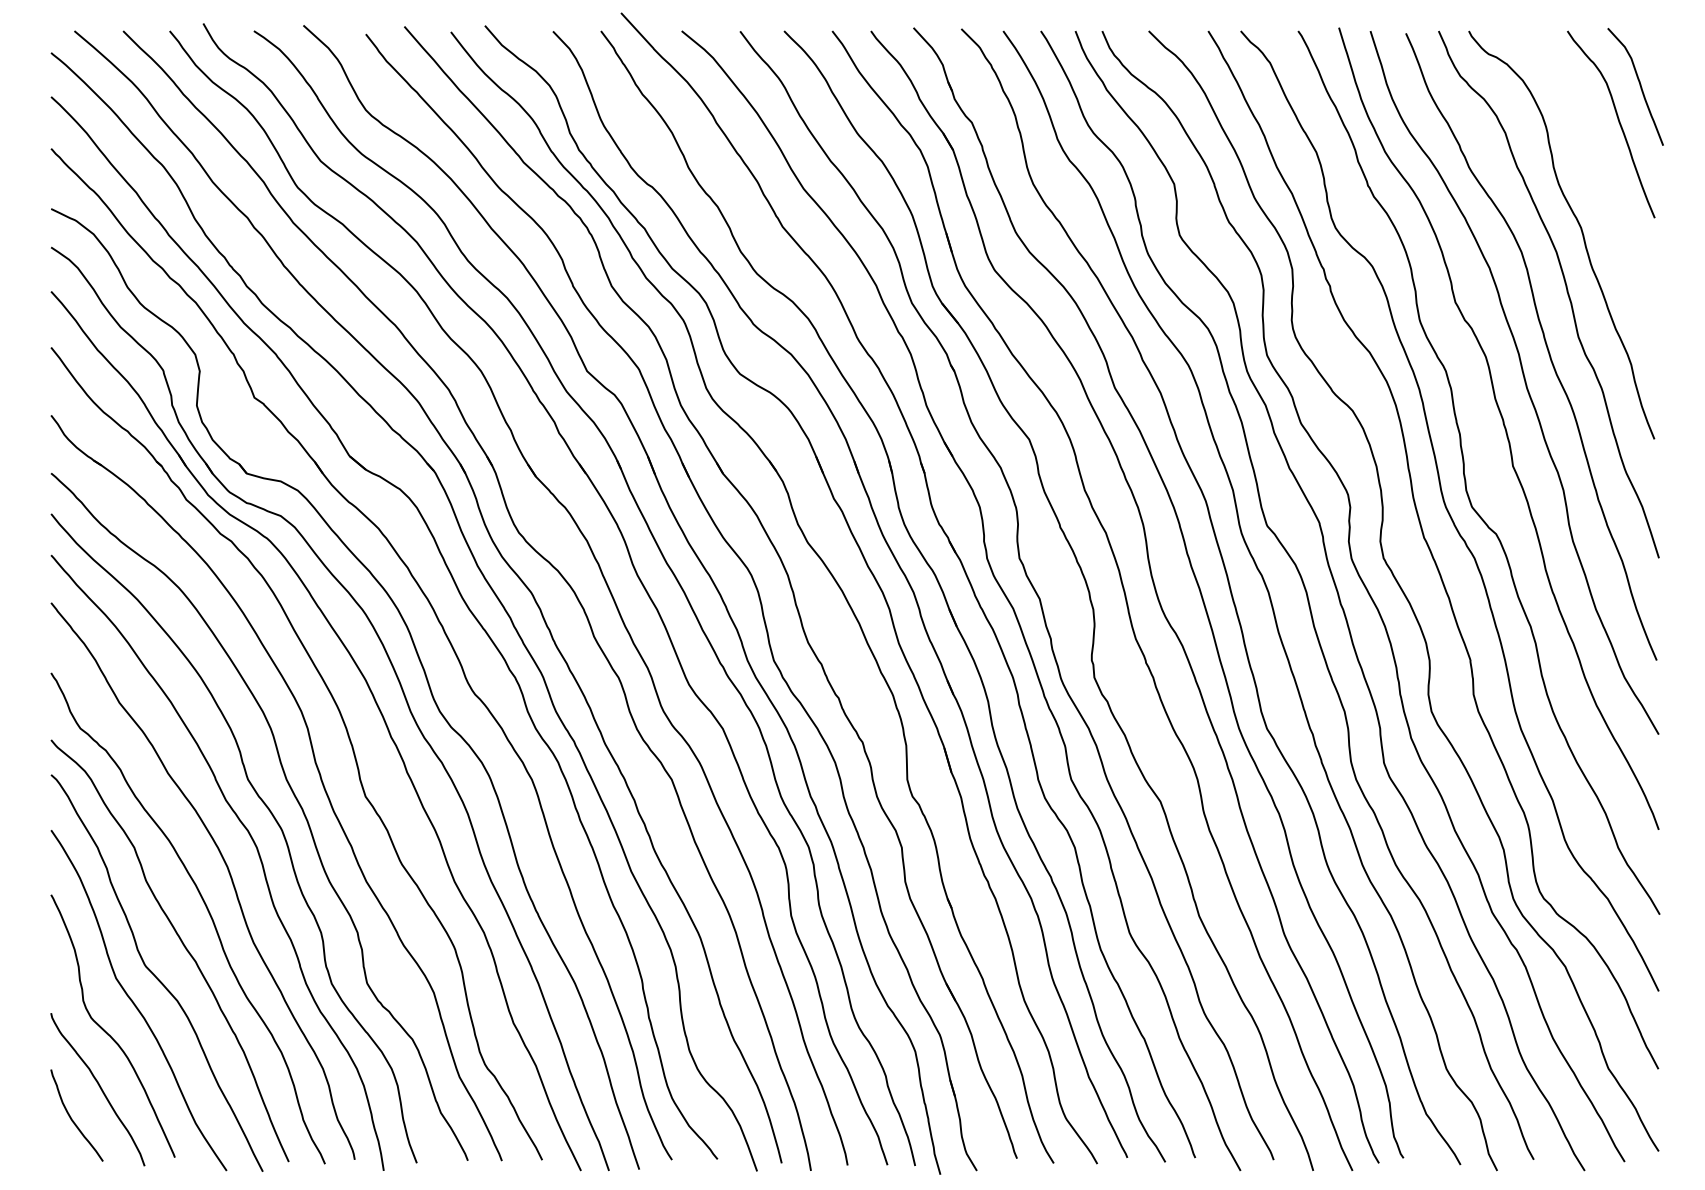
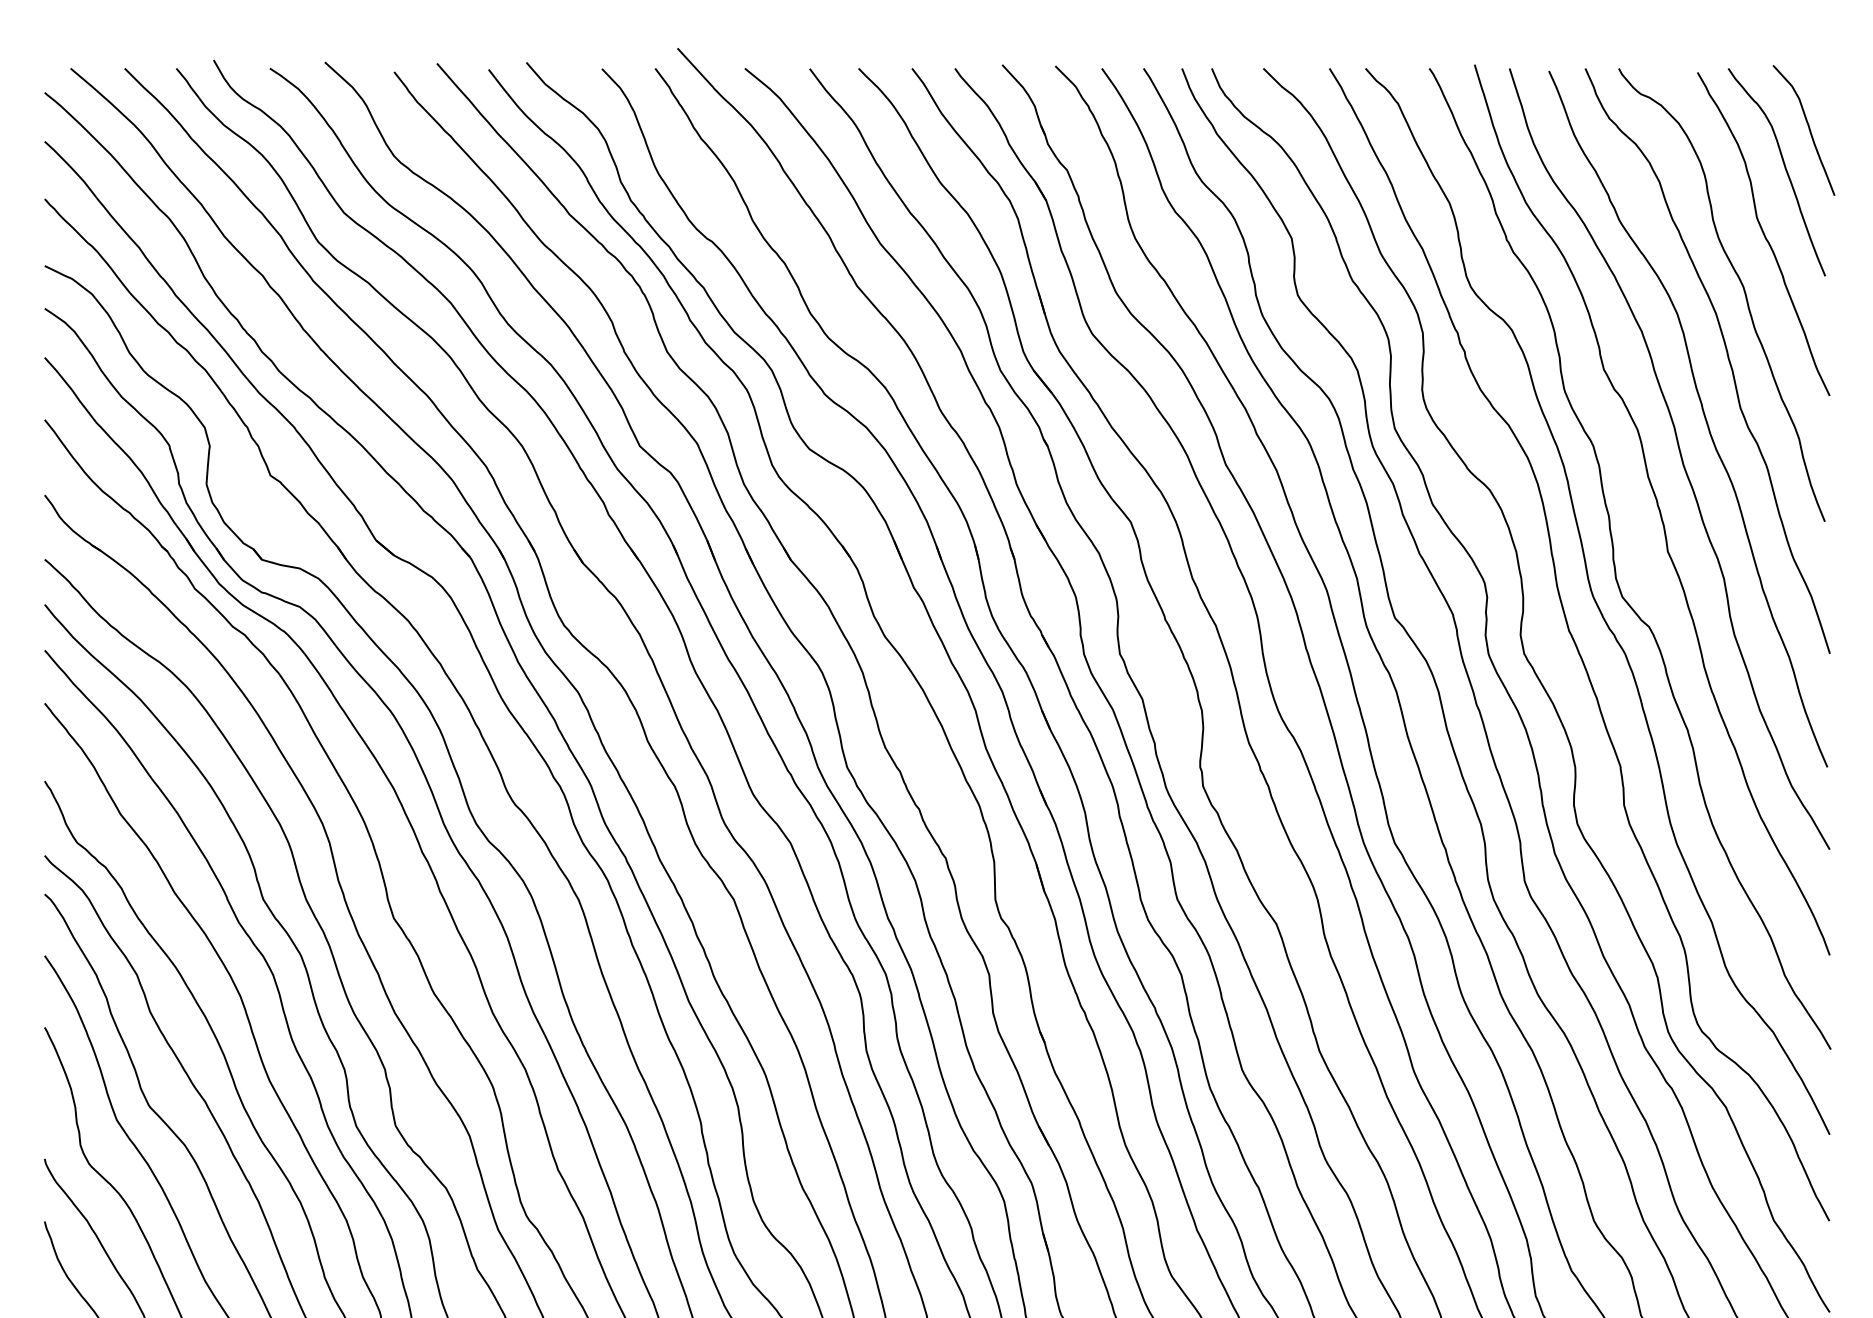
curve: (1599, 180) -> (1763, 234), added

